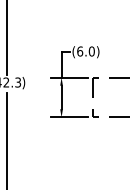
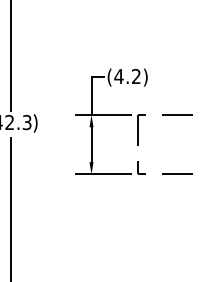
text: (85, 51) -> (126, 76), (6.0) -> (4.2)

